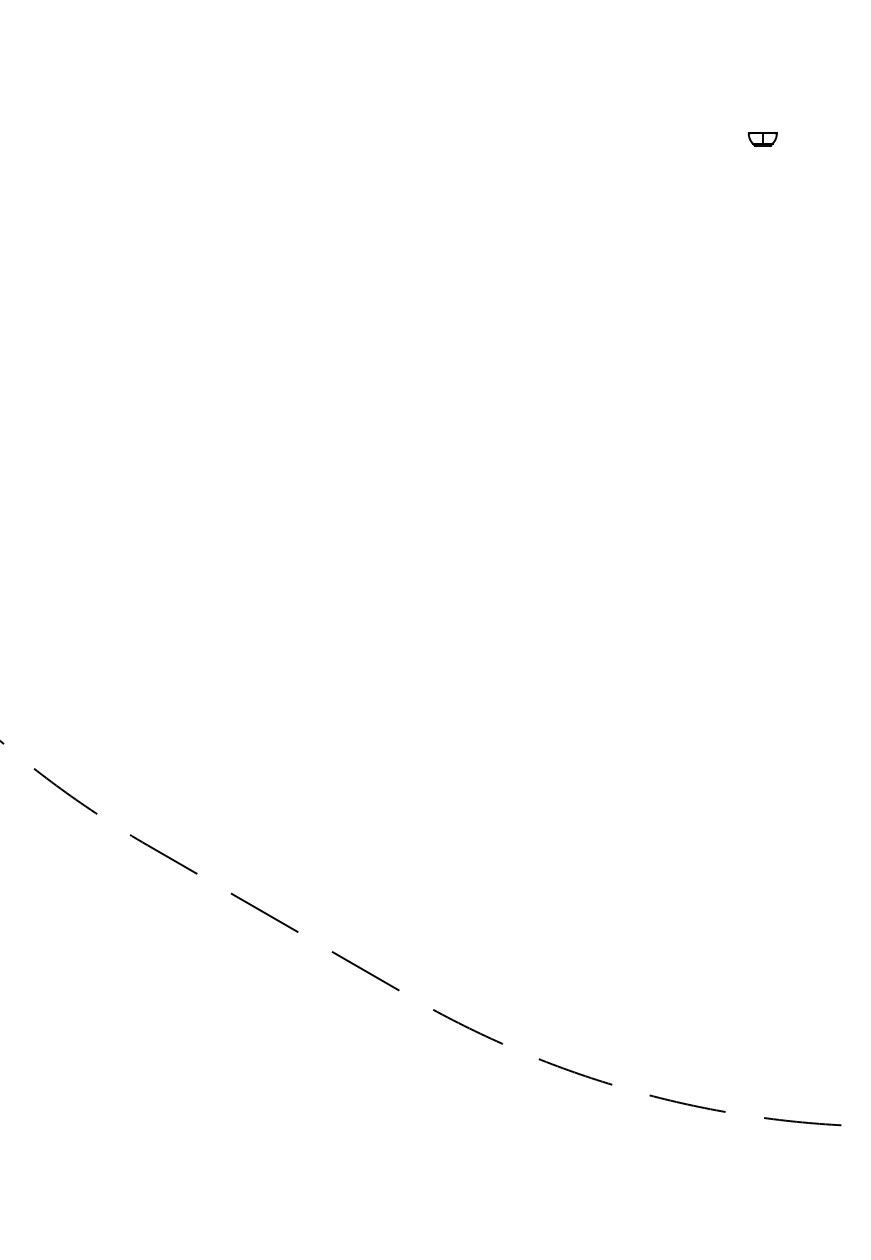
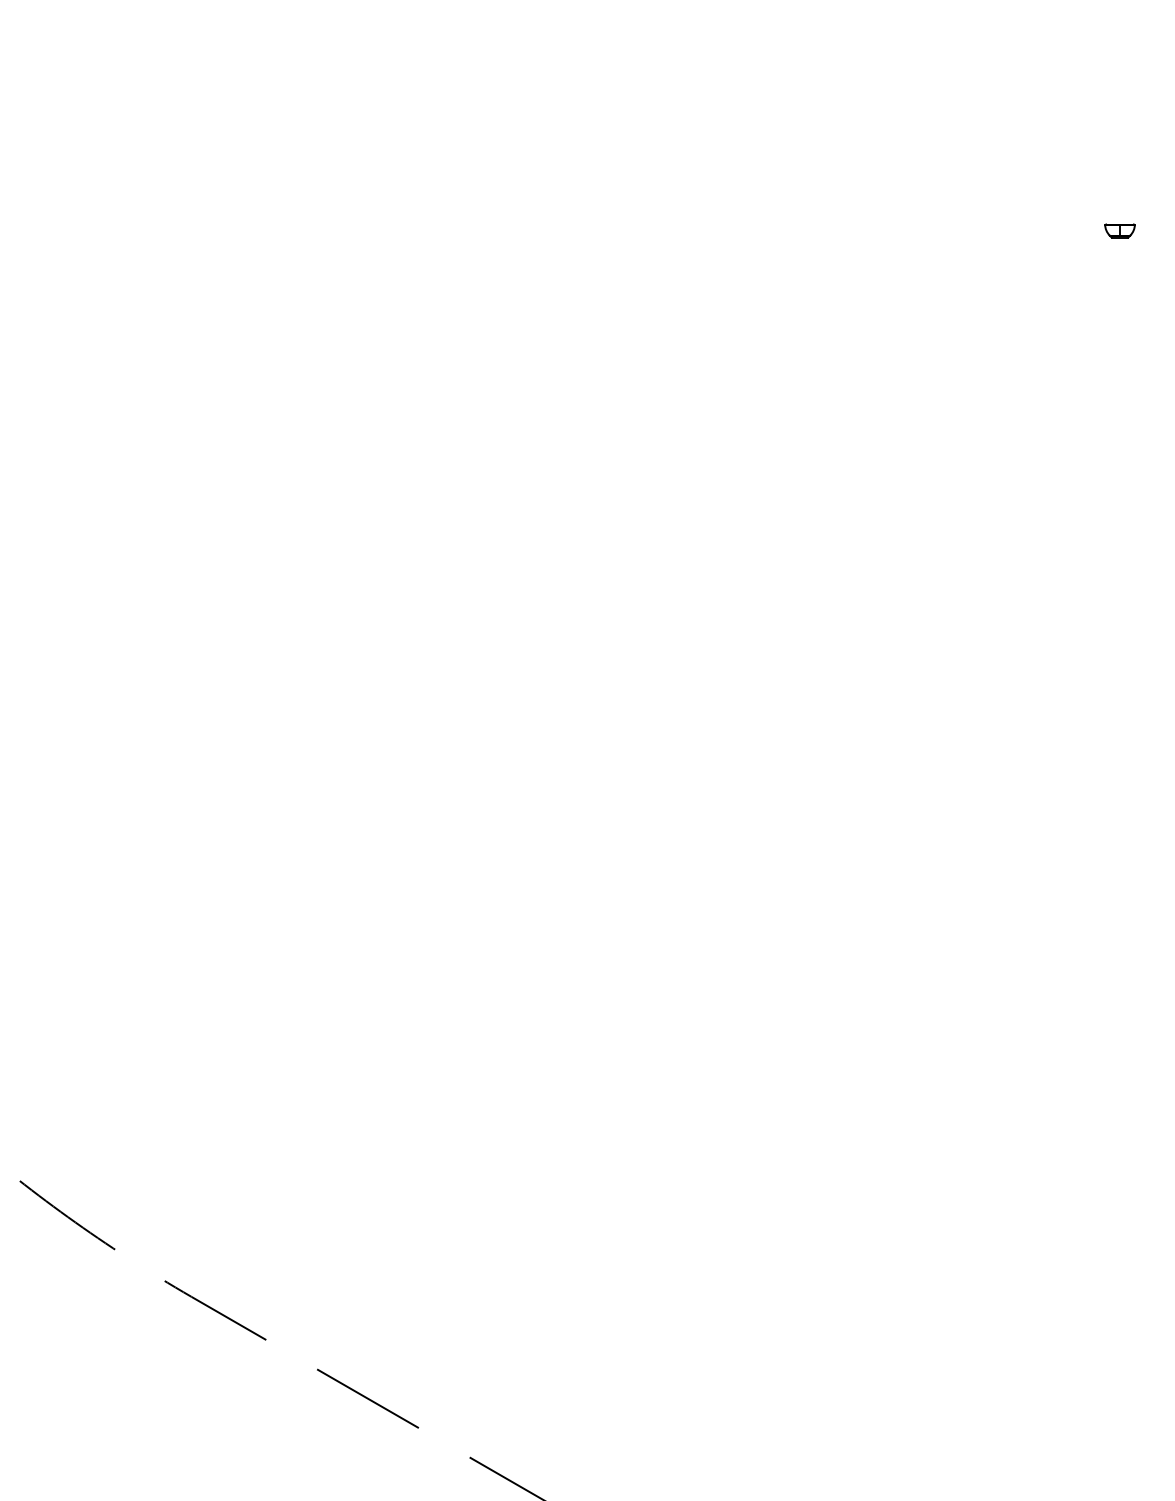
part: (762, 139) -> (1119, 230), size x0.7

